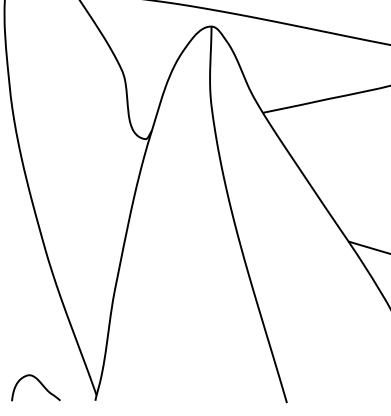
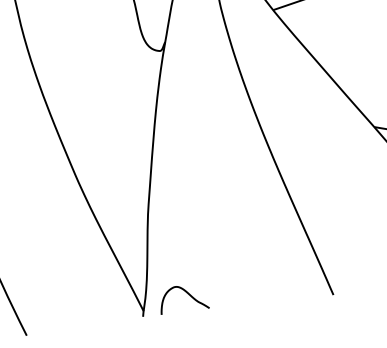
curve: (40, 384) -> (187, 294), moved

